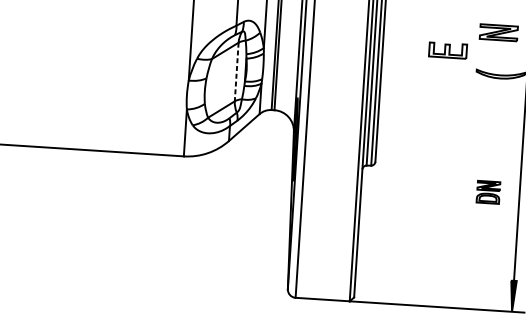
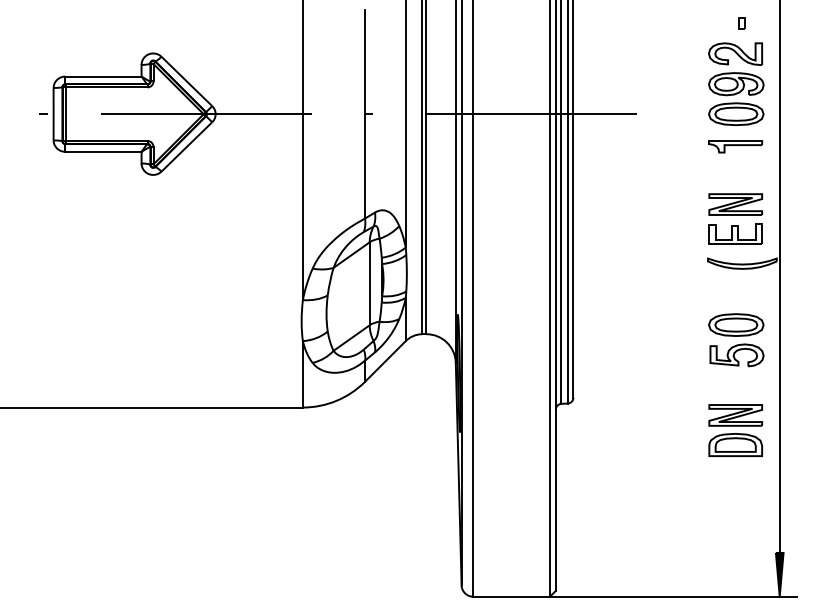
part: (447, 50) -> (735, 233), moved
line: (236, 72) -> (369, 284), dashed -> solid
part: (493, 128) -> (736, 340), added
part: (488, 192) -> (735, 430), size x1.67

